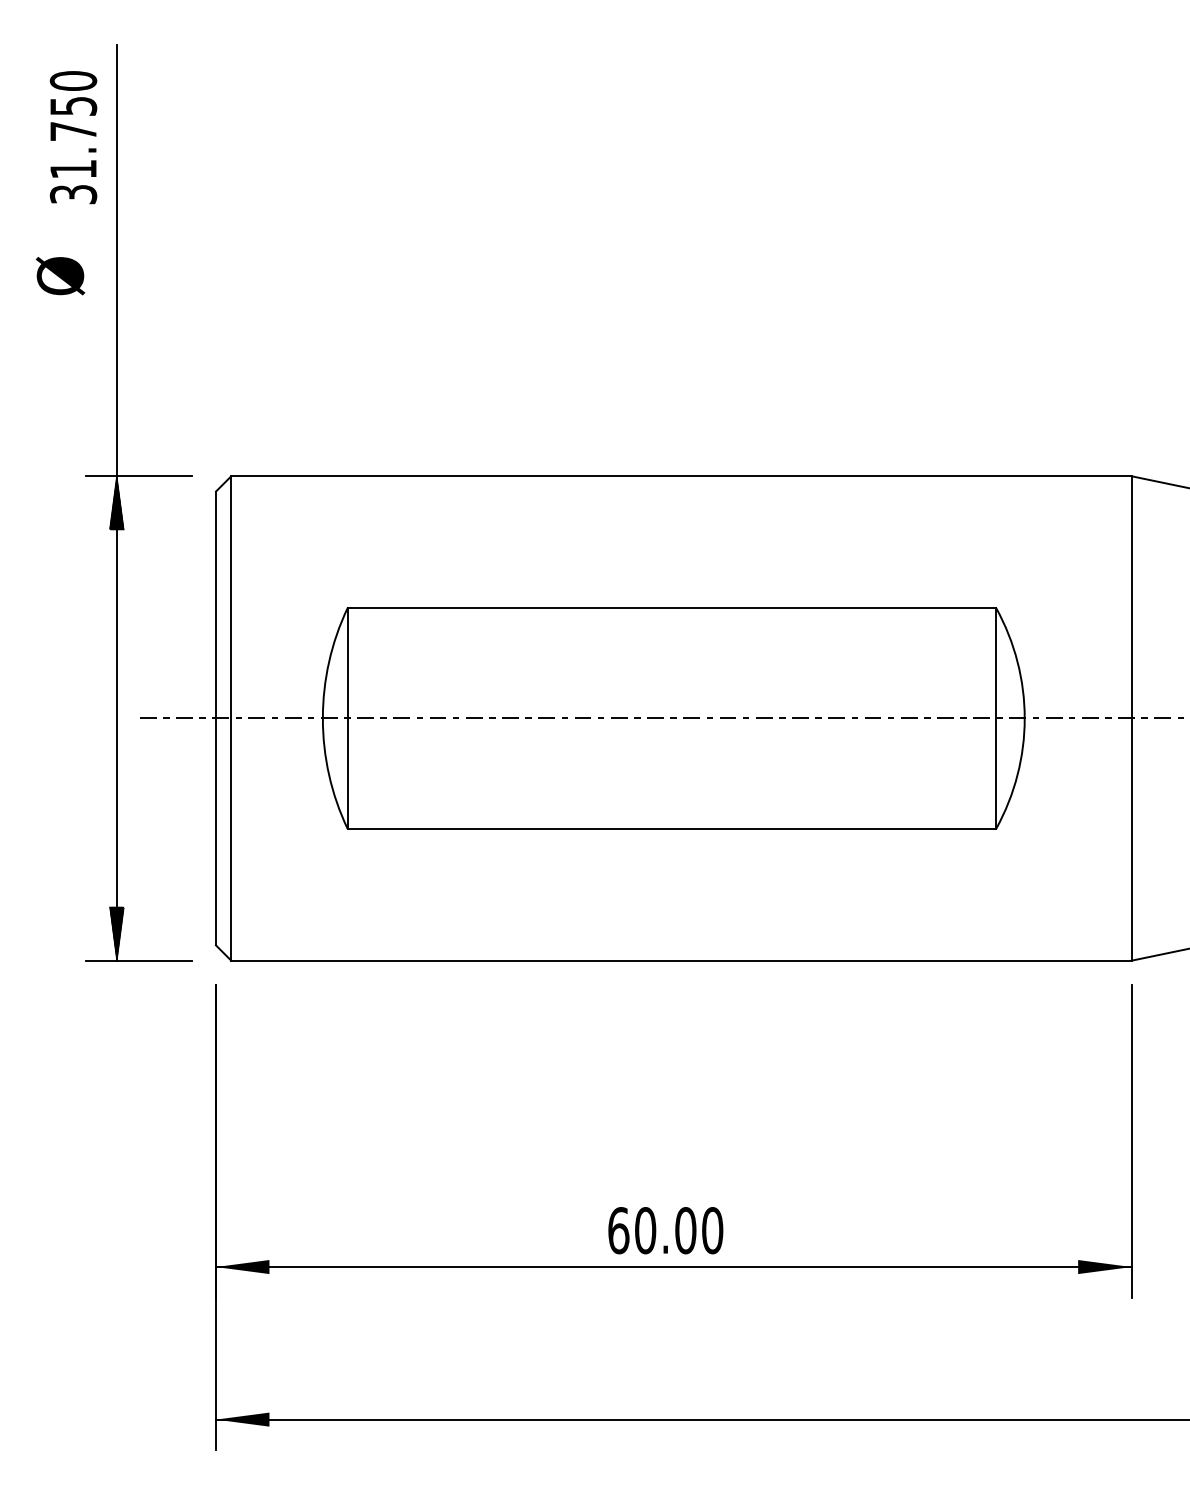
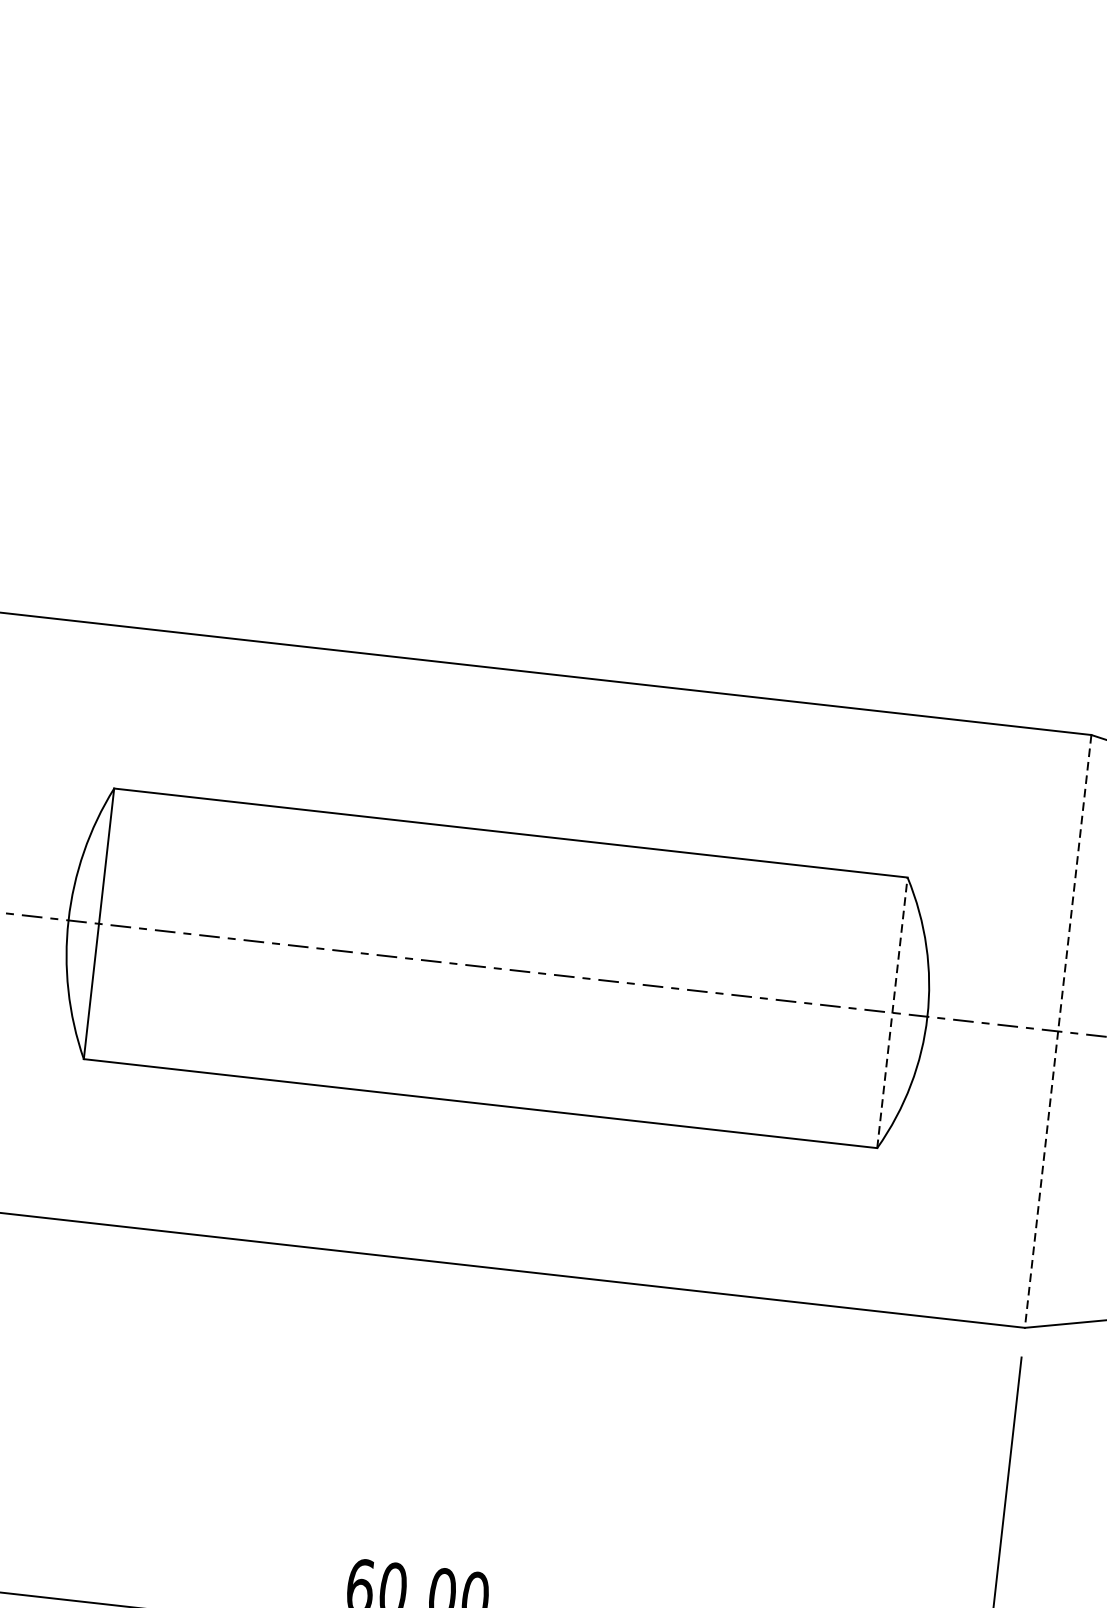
line: (996, 718) -> (892, 1012), solid -> dashed
line: (1131, 718) -> (1058, 1031), solid -> dashed

